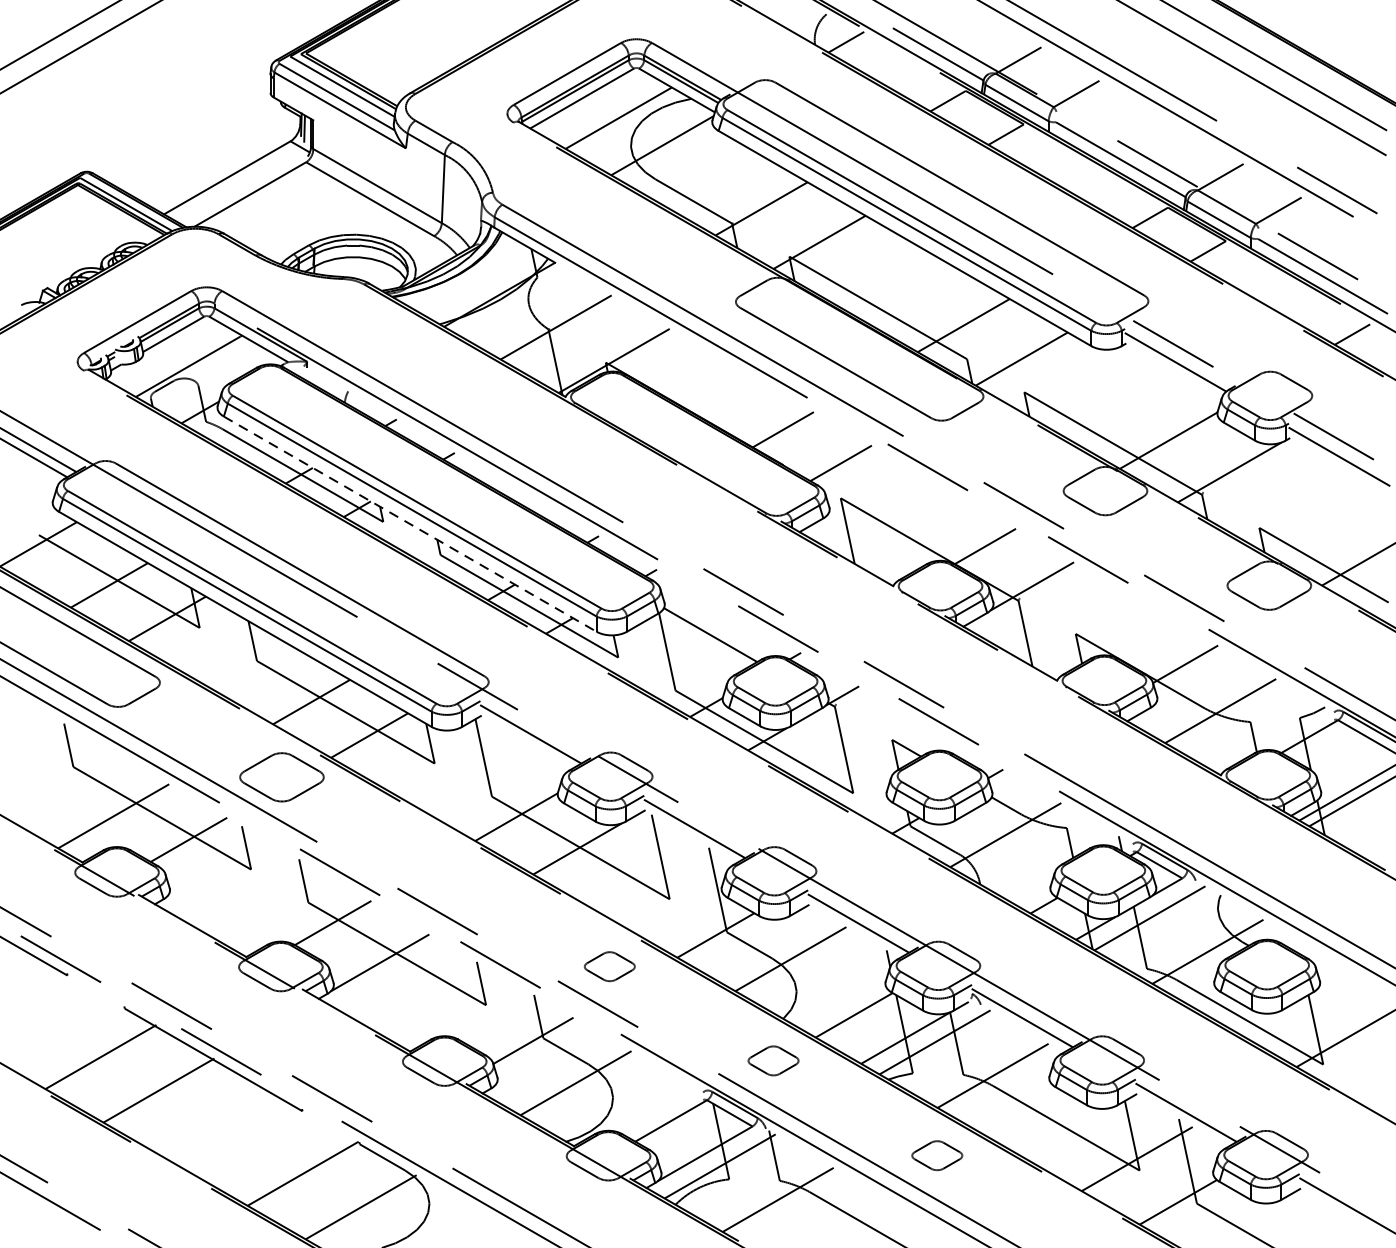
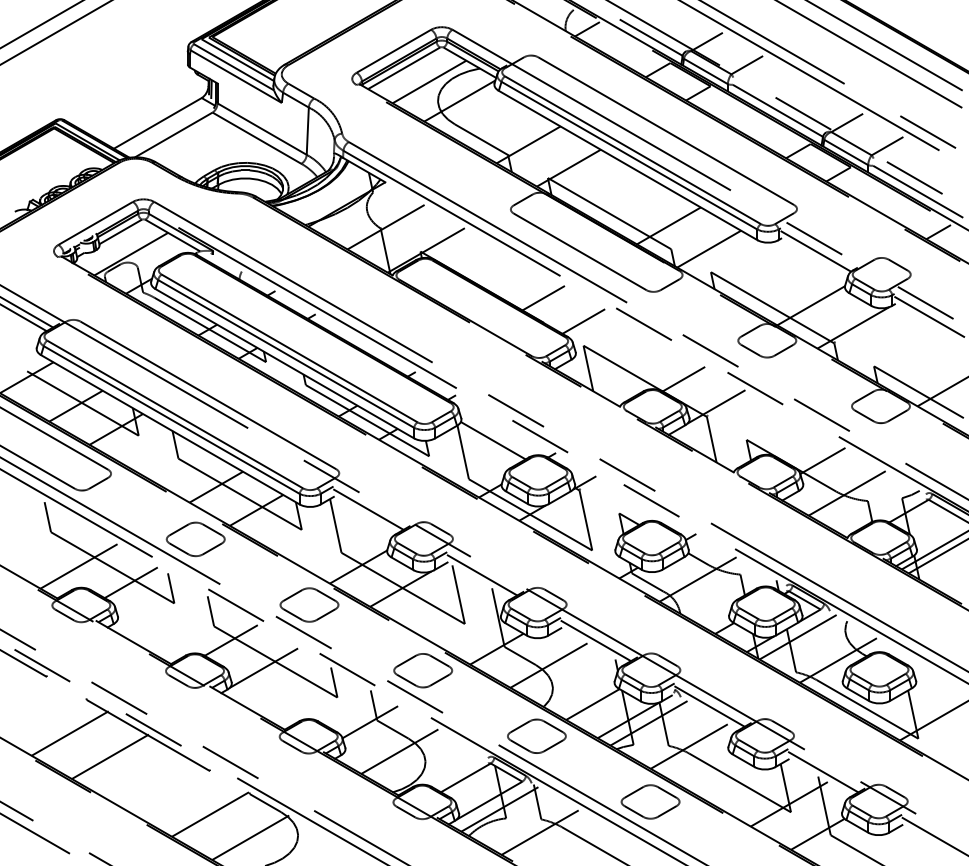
line: (411, 523) -> (285, 363), dashed -> solid
part: (445, 871) -> (309, 604), added
part: (610, 966) -> (423, 670), size x1.67
part: (772, 1059) -> (536, 735), size x1.67
part: (937, 1155) -> (650, 801), size x1.67

